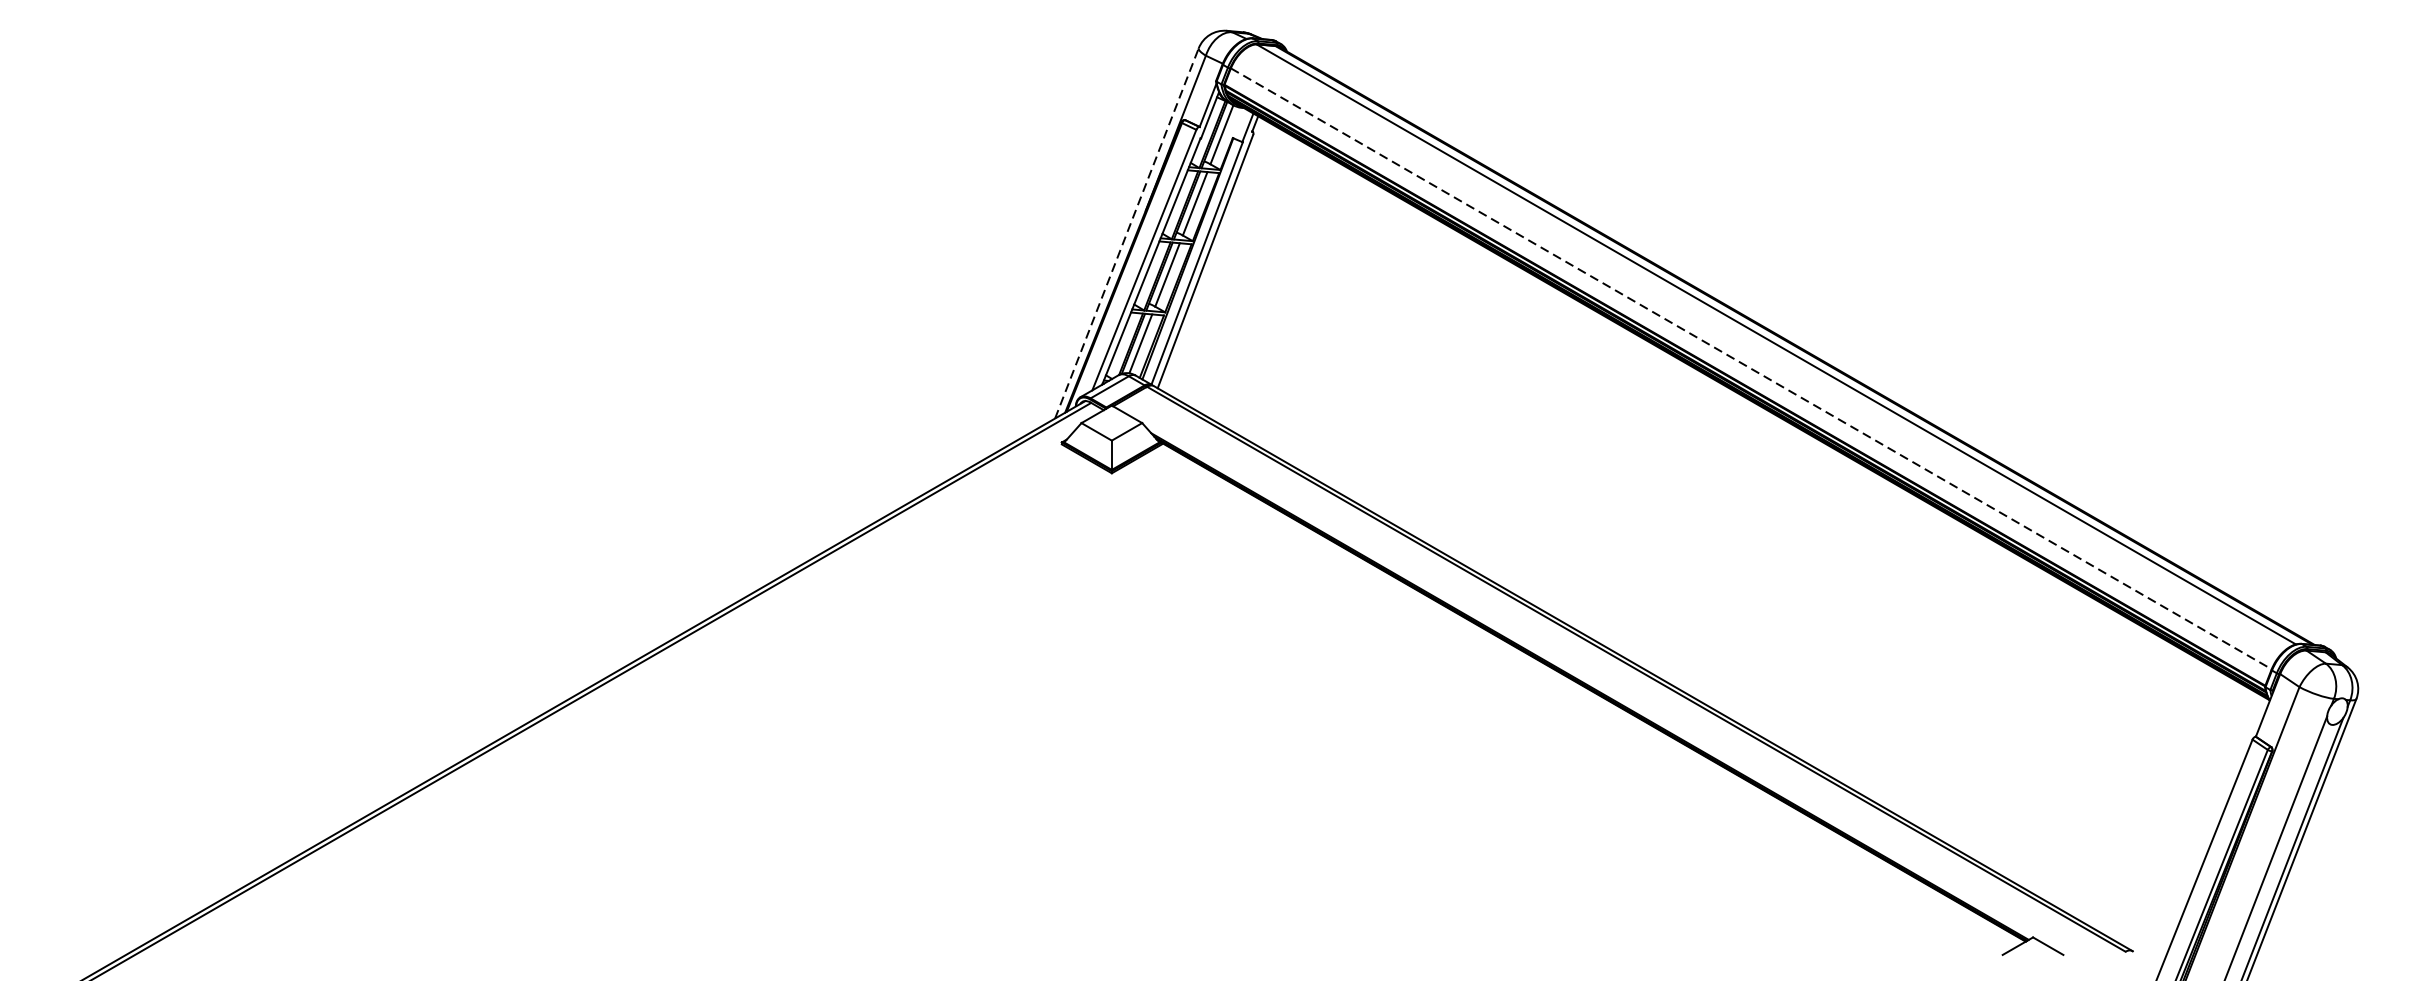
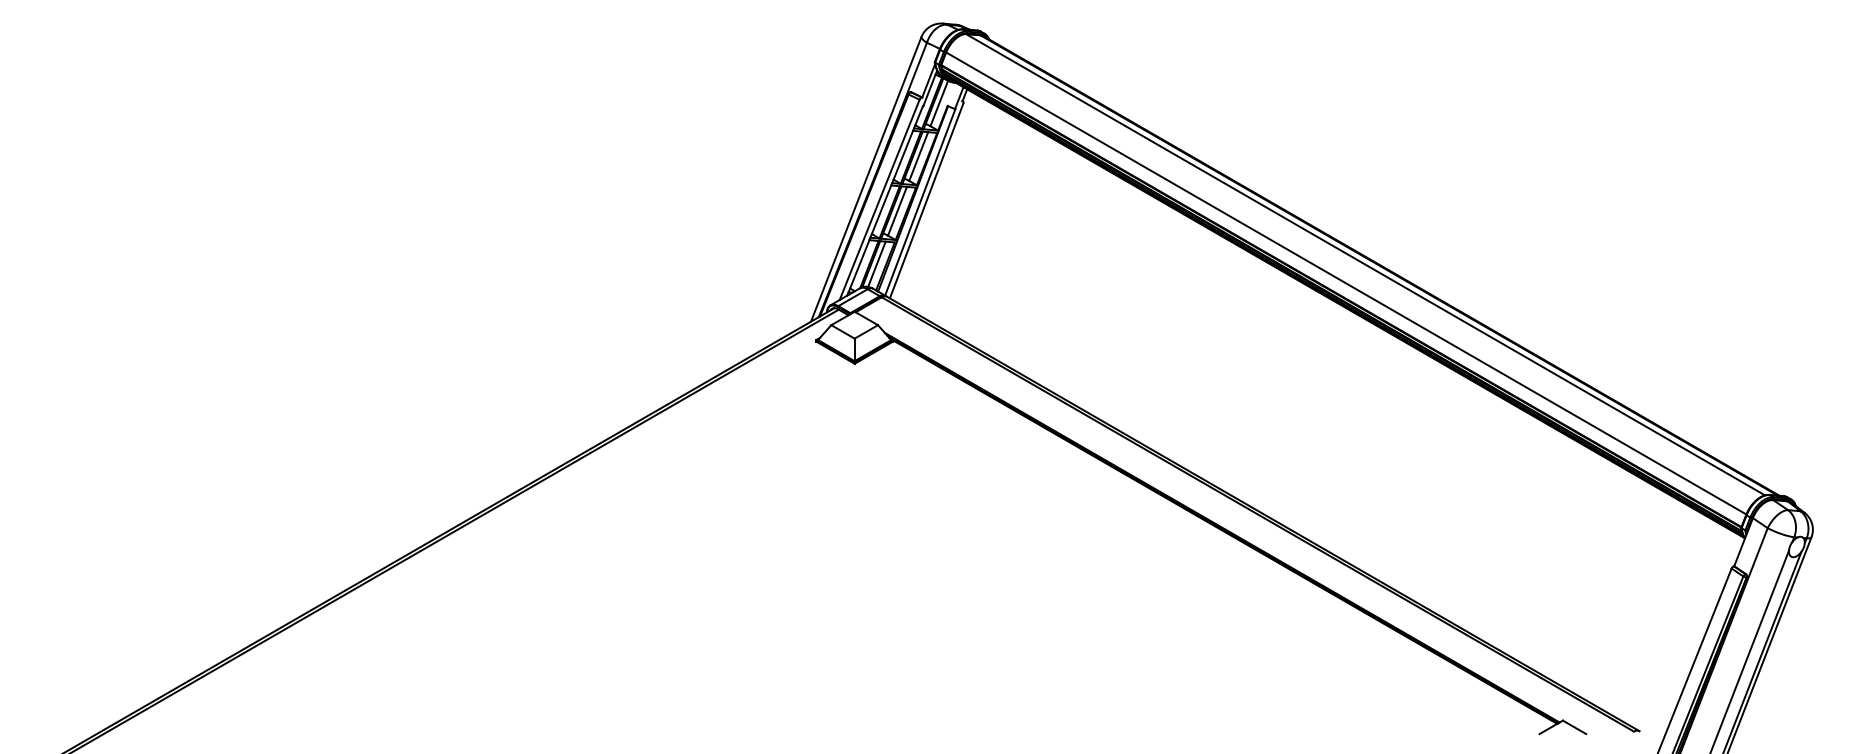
line: (1127, 233) -> (866, 179), dashed -> solid
line: (1751, 368) -> (1346, 283), dashed -> solid

